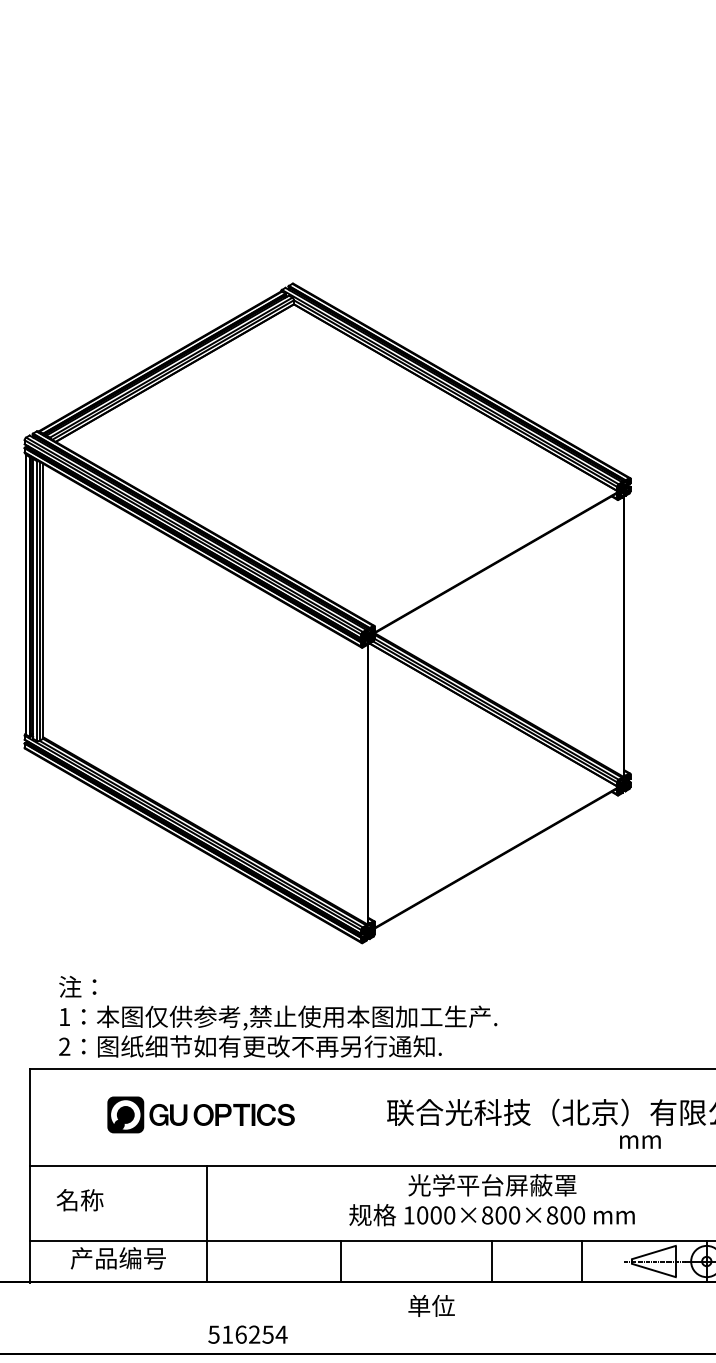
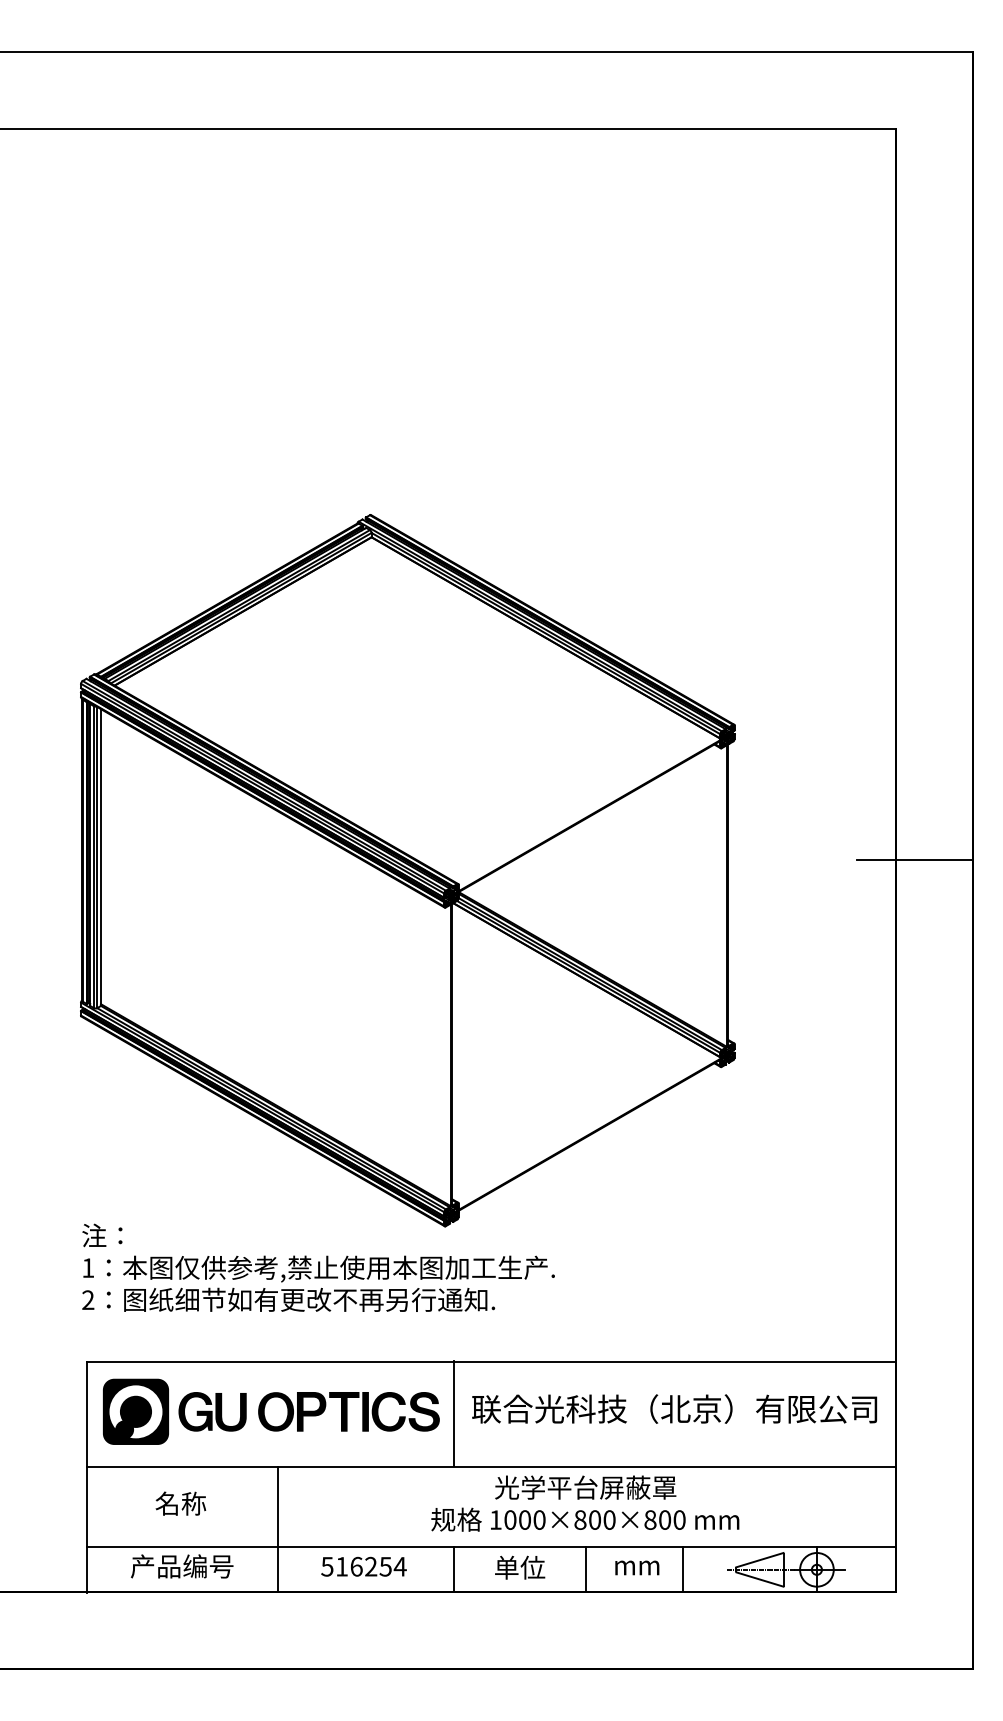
text: (278, 1016) -> (318, 1267), moved
part: (201, 1114) -> (271, 1411), size x1.67
line: (369, 1116) -> (453, 1413), added
text: (640, 1141) -> (637, 1567), moved
text: (79, 1200) -> (180, 1503), moved
line: (340, 1261) -> (453, 1569), moved
text: (431, 1305) -> (520, 1567), moved
text: (247, 1334) -> (363, 1566), moved

